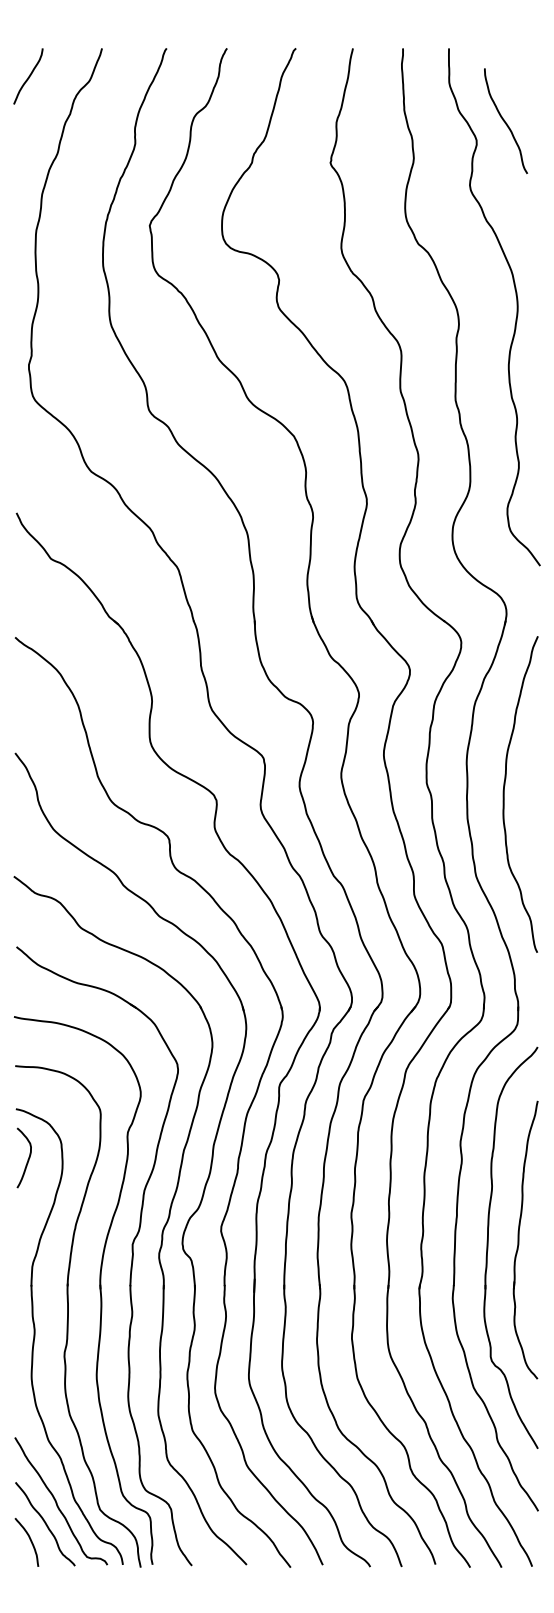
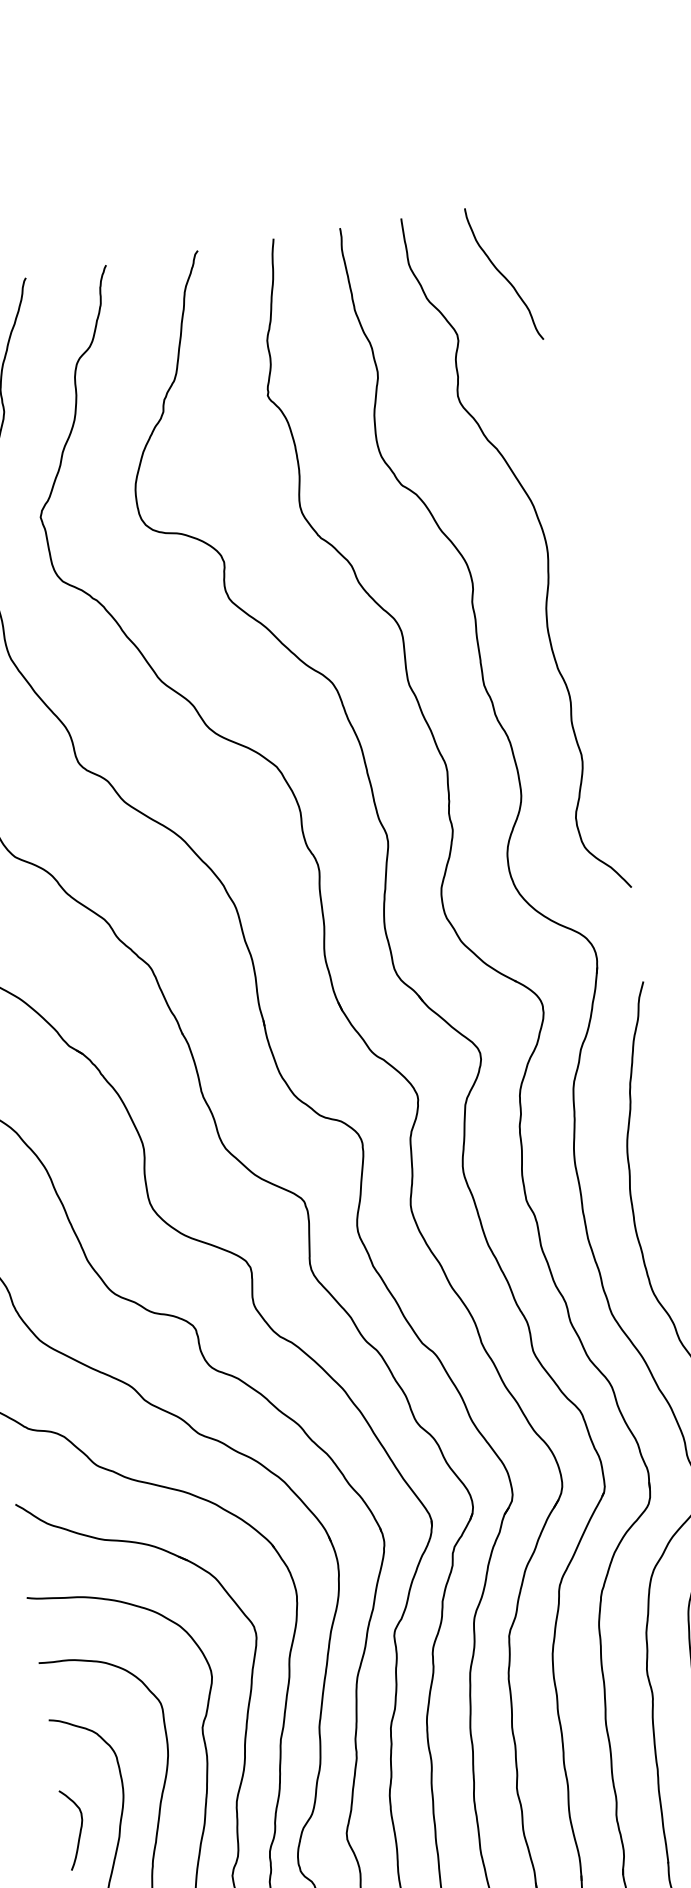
curve: (505, 120) -> (503, 273), moved
curve: (27, 1159) -> (79, 1830), moved

